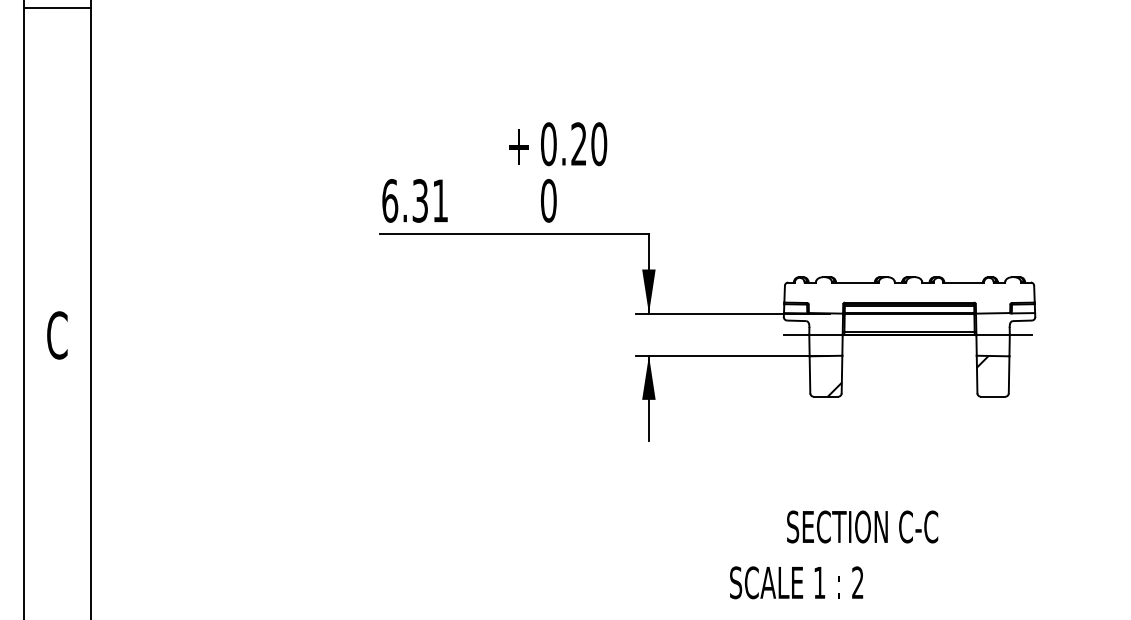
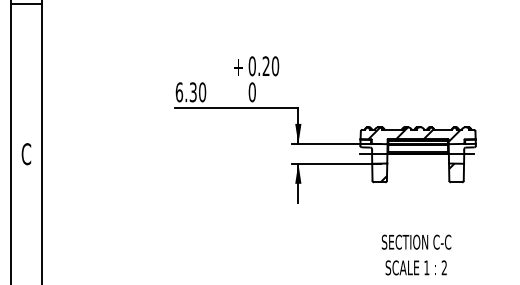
text: (440, 201) -> (202, 92), 6.31 -> 6.30
hatch: (901, 292) -> (414, 134), added
text: (862, 525) -> (416, 241), moved
text: (795, 581) -> (415, 267), moved

